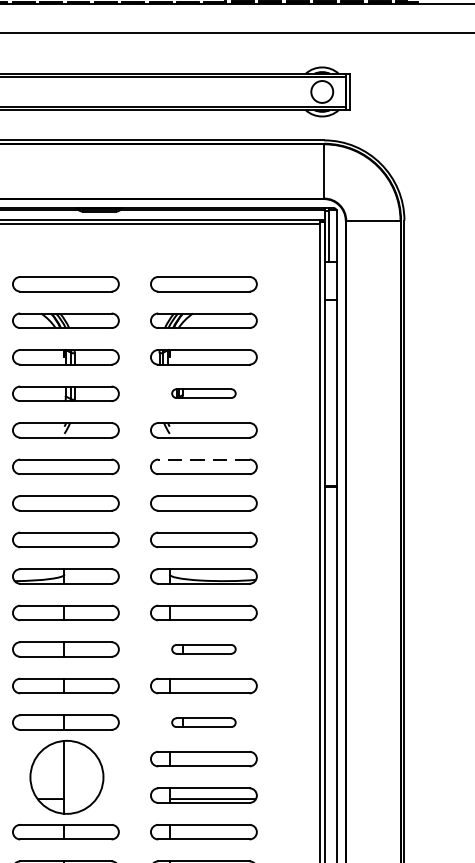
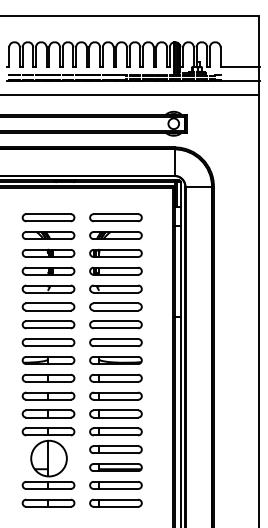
part: (202, 392) -> (115, 270), size x1.67
line: (202, 459) -> (115, 303), dashed -> solid
part: (202, 648) -> (115, 395), size x1.67
part: (202, 721) -> (115, 431), size x1.67

